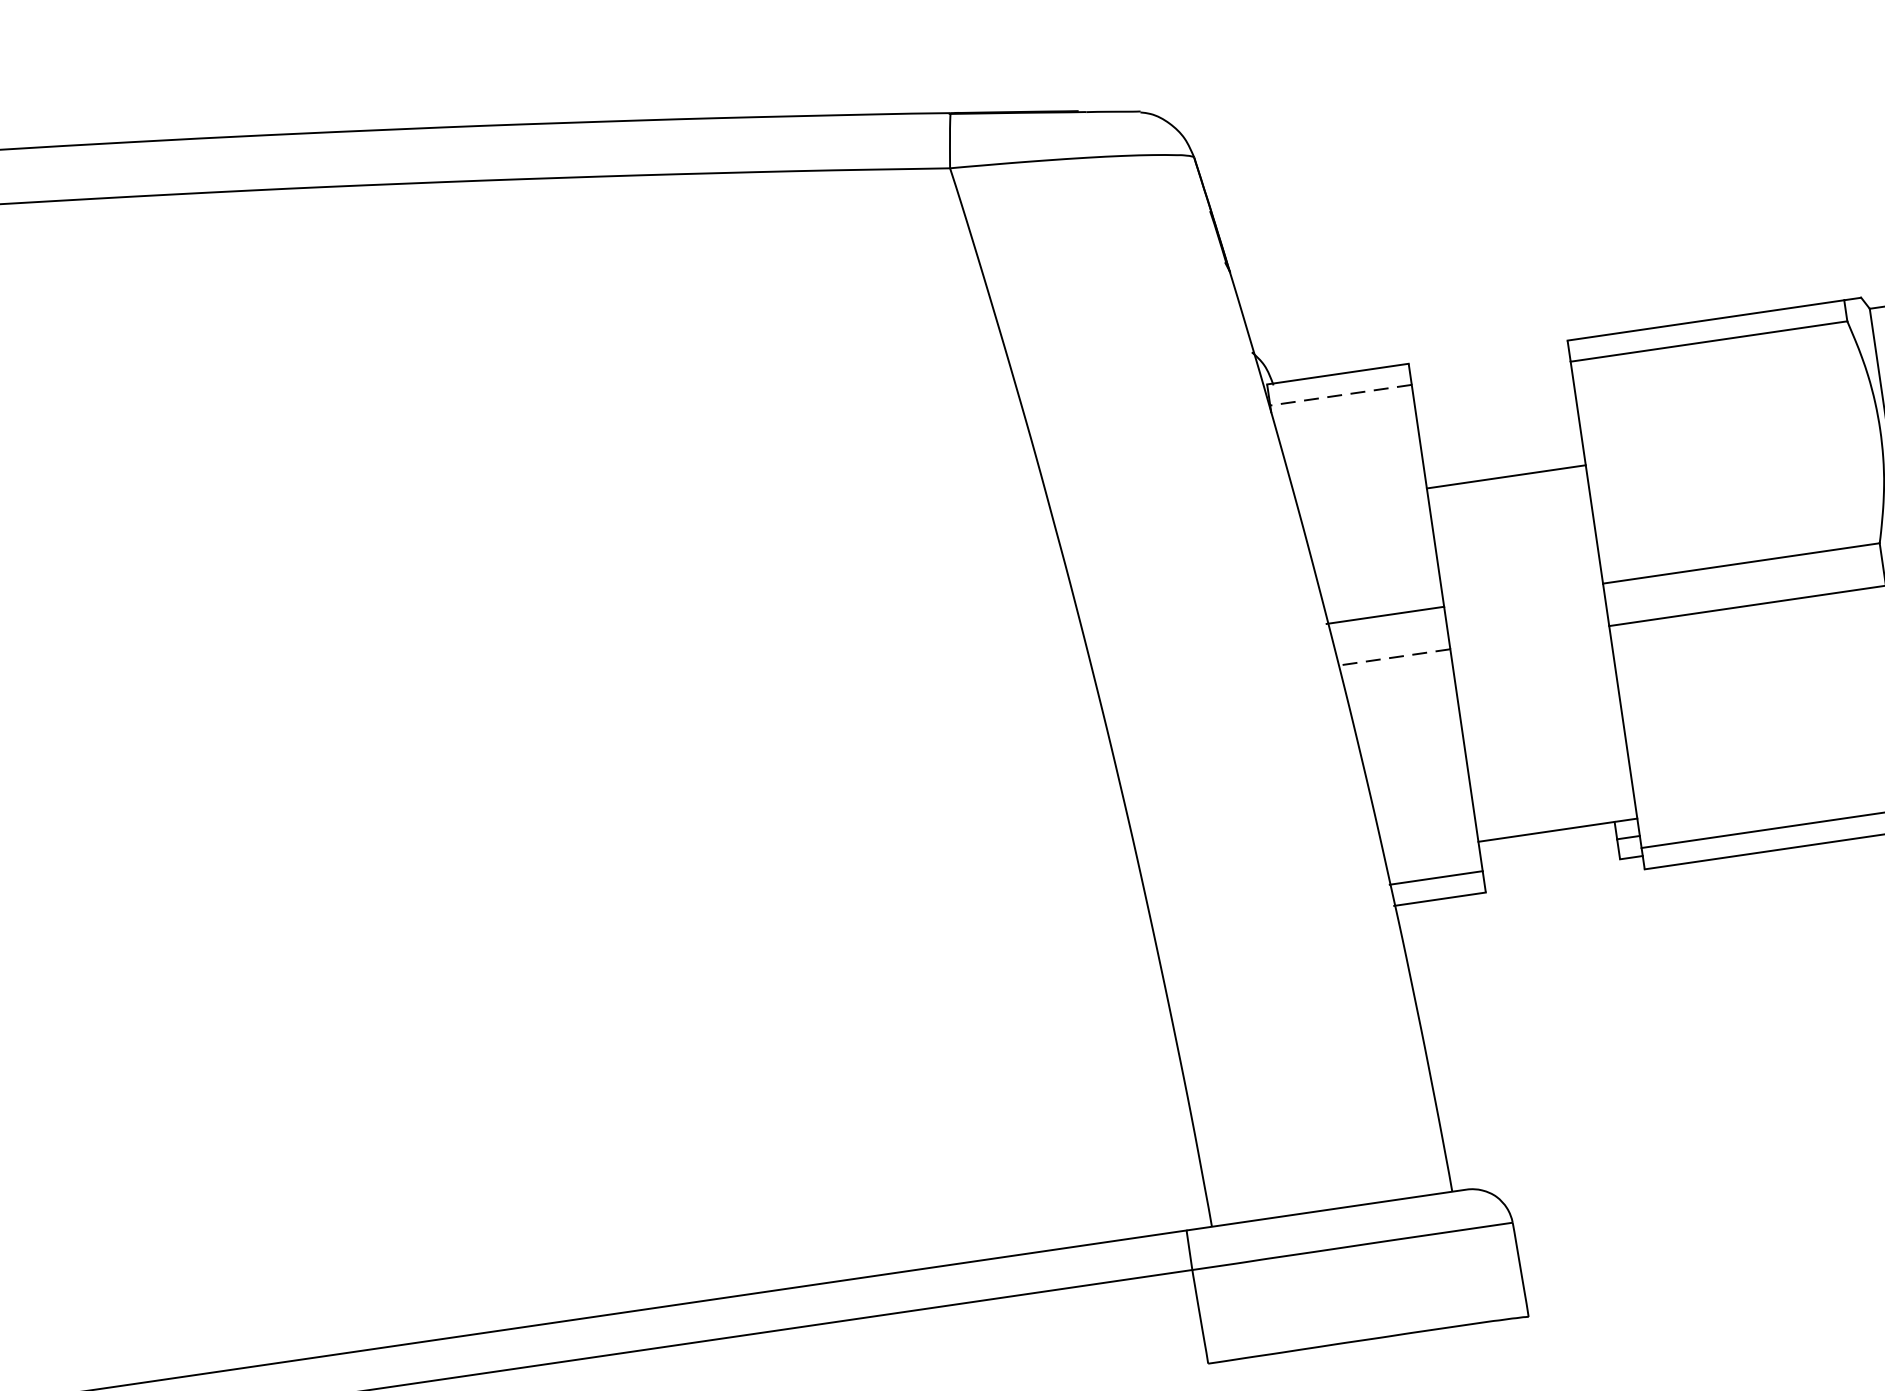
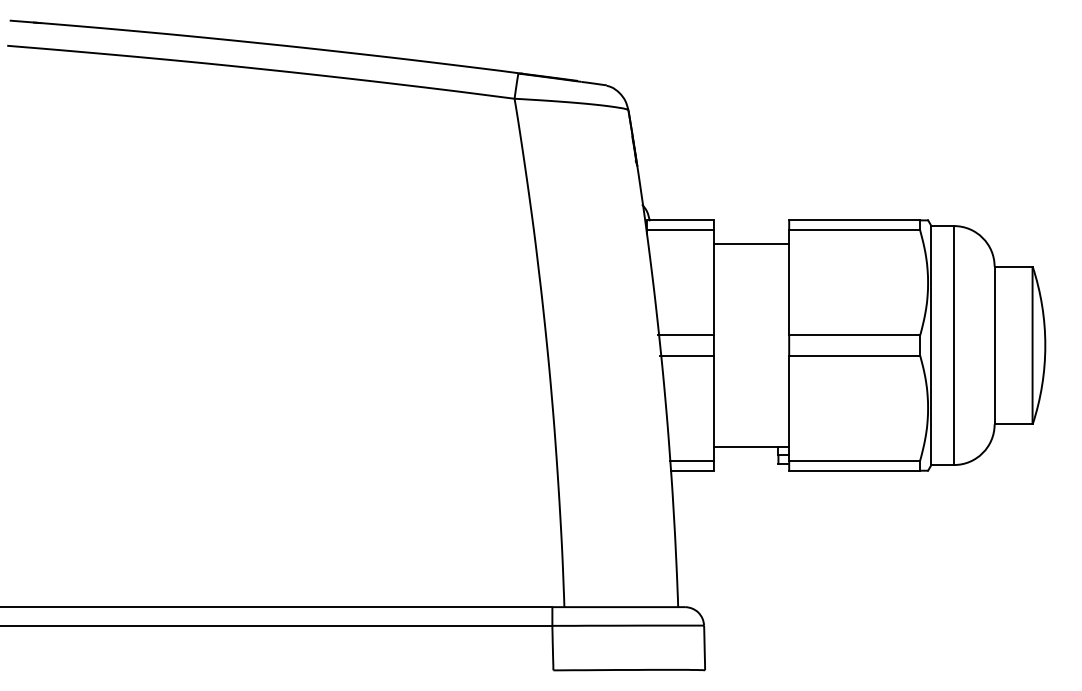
line: (1341, 395) -> (680, 230), dashed -> solid
line: (1506, 477) -> (751, 244), moved
line: (1394, 657) -> (687, 355), dashed -> solid

